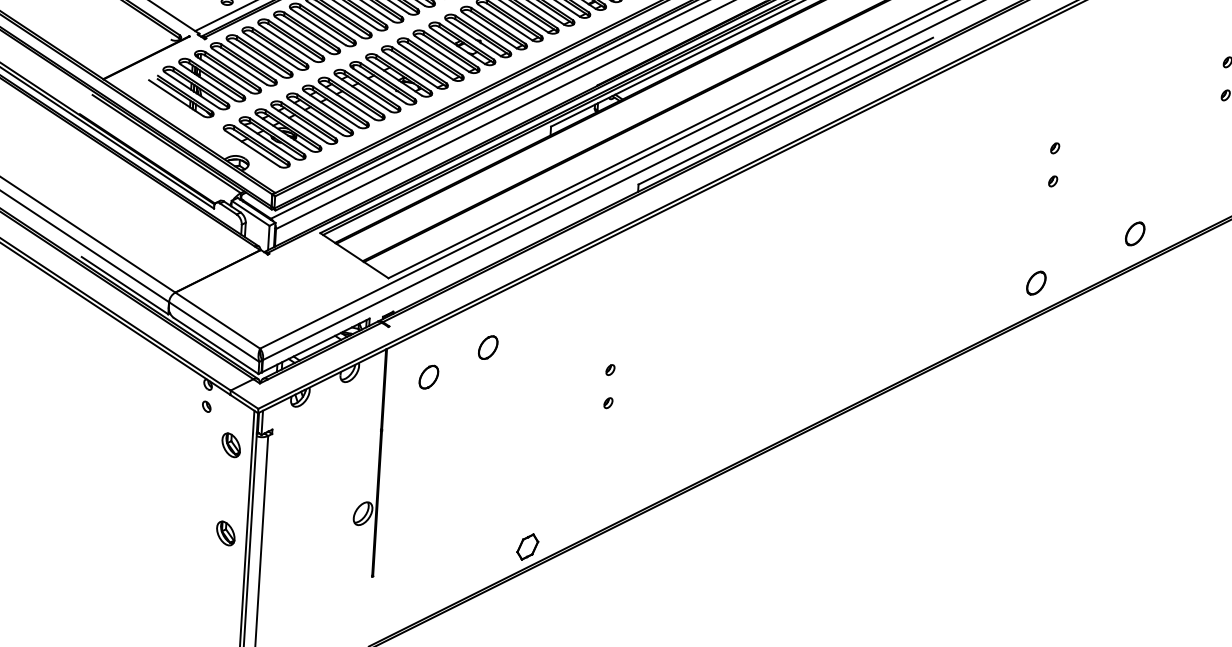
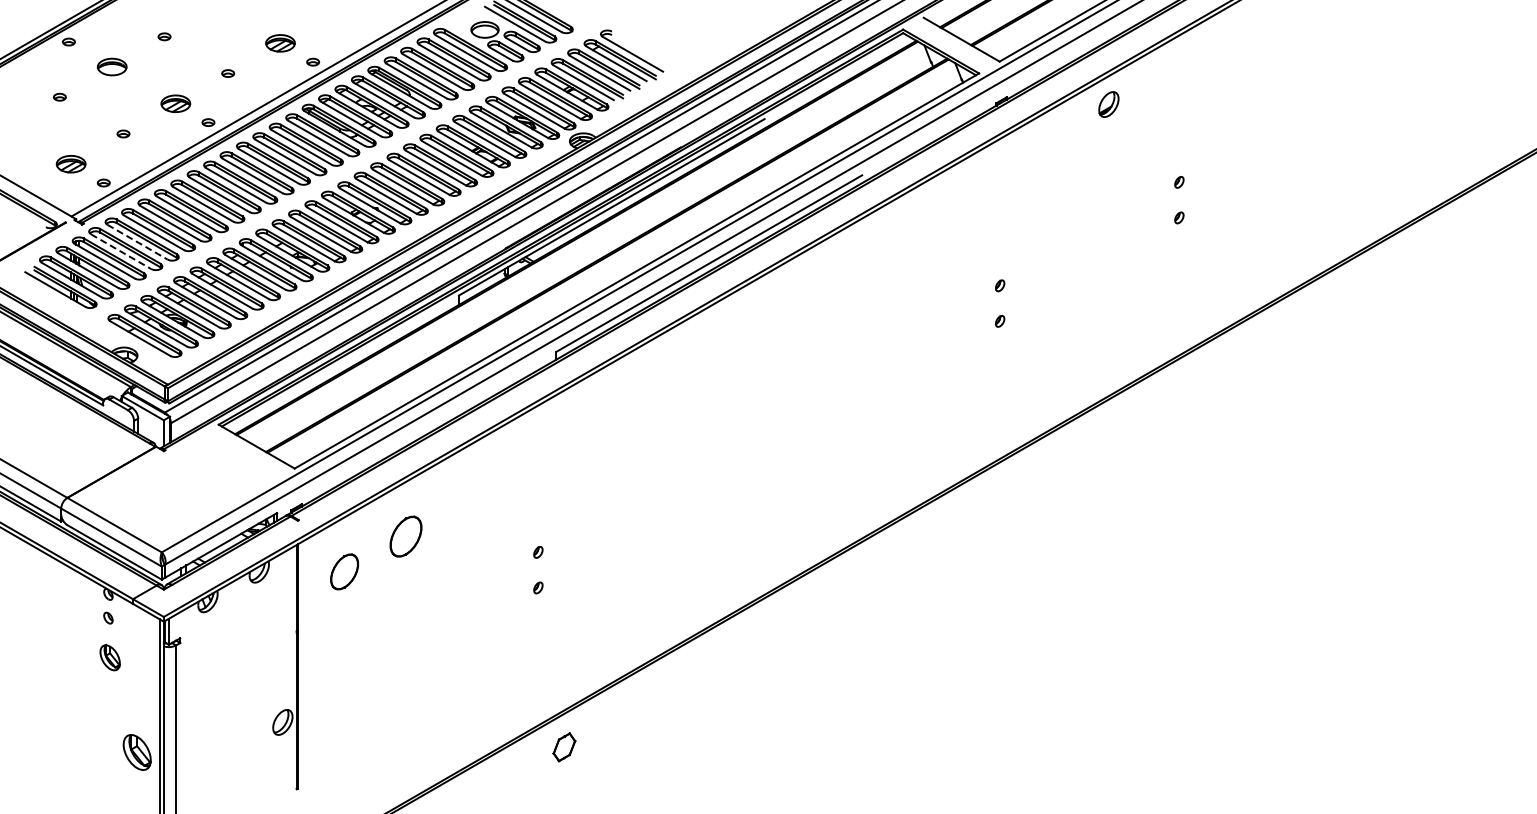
line: (255, 58) -> (137, 242), solid -> dashed
line: (239, 66) -> (121, 251), solid -> dashed
part: (1135, 233) -> (1091, 371), removed
part: (1036, 283) -> (988, 431), removed
part: (487, 346) -> (405, 535), size x1.6
part: (428, 376) -> (343, 571), size x1.4
part: (230, 444) -> (109, 657), moved
part: (225, 533) -> (136, 752), size x1.4
part: (527, 547) -> (564, 747), moved

